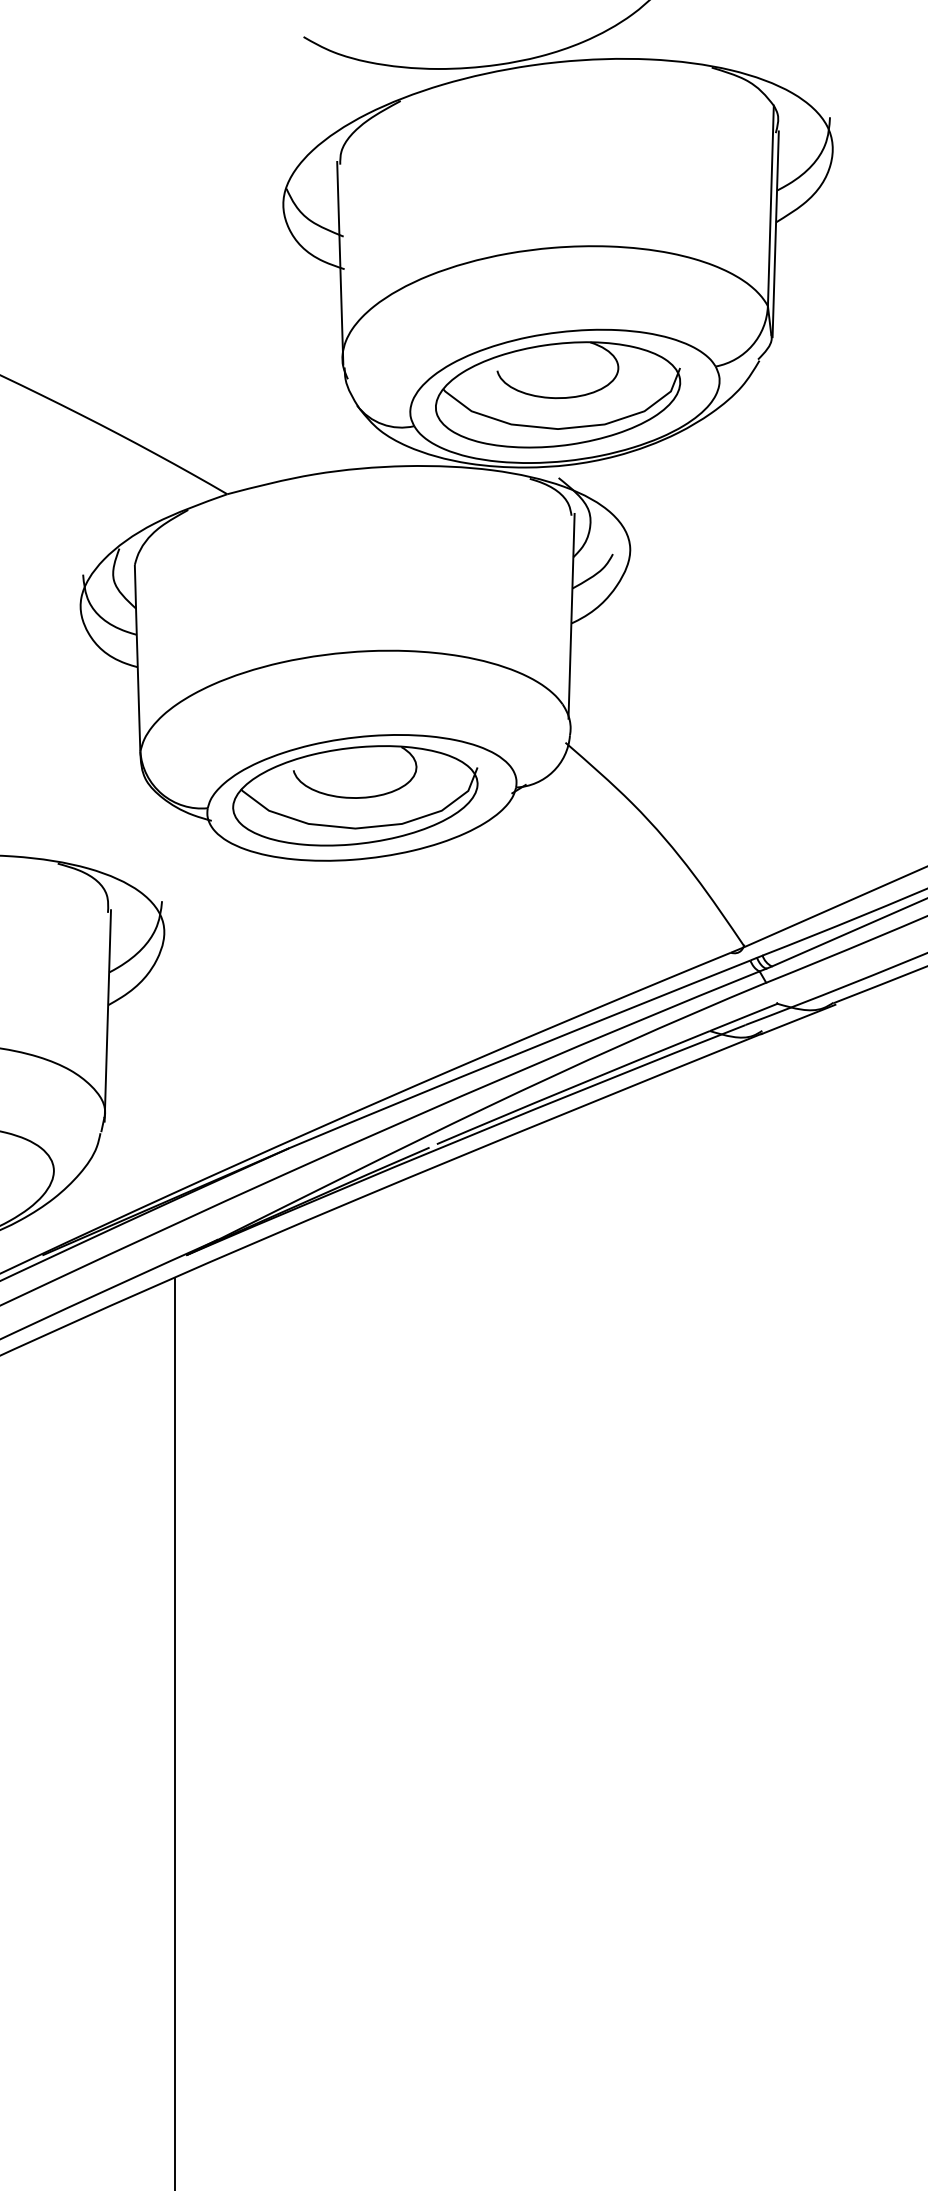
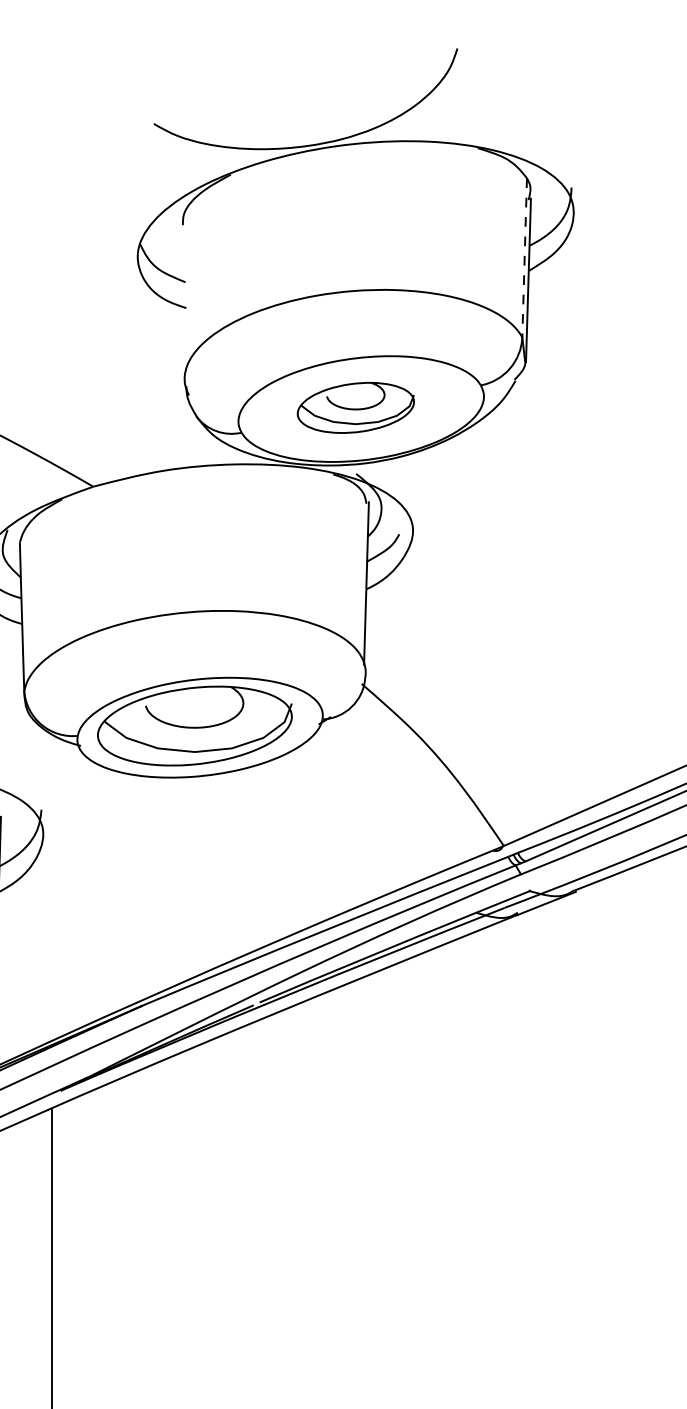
line: (770, 206) -> (524, 258), solid -> dashed
line: (340, 262) -> (183, 302), removed
part: (558, 394) -> (356, 407), size x0.6

